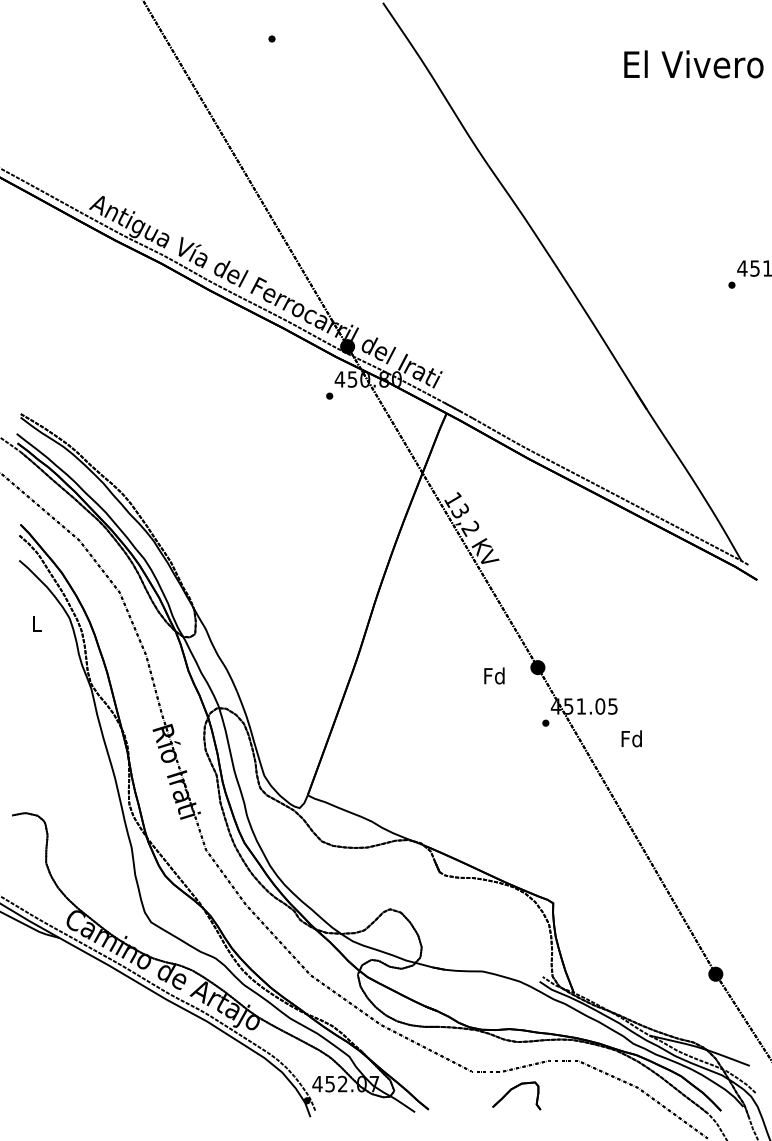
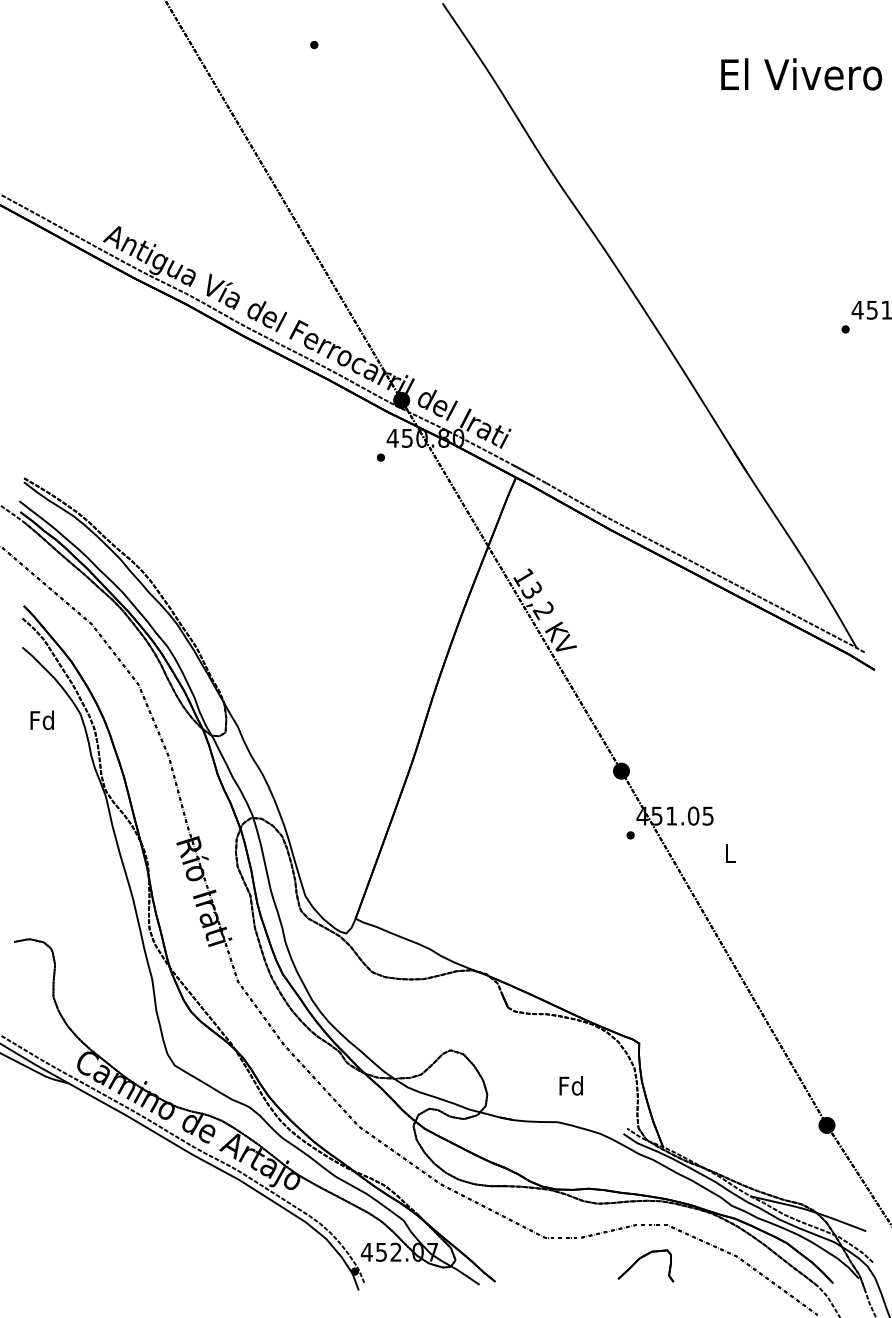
text: (35, 623) -> (41, 720), L -> Fd
text: (493, 675) -> (570, 1085), moved
text: (631, 738) -> (729, 853), Fd -> L
part: (513, 1089) -> (642, 1258), moved

